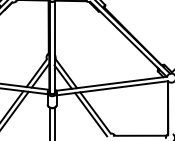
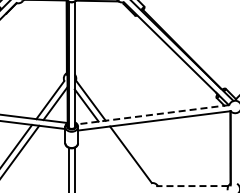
line: (111, 83) -> (153, 114), solid -> dashed
line: (90, 114) -> (124, 156), removed
line: (139, 136) -> (191, 186), solid -> dashed

